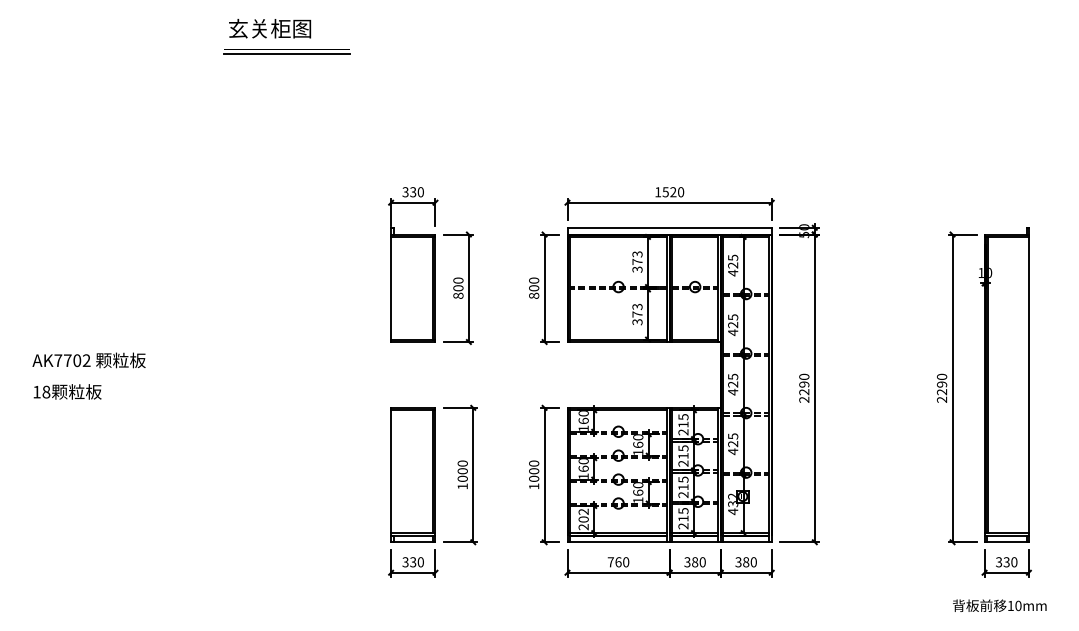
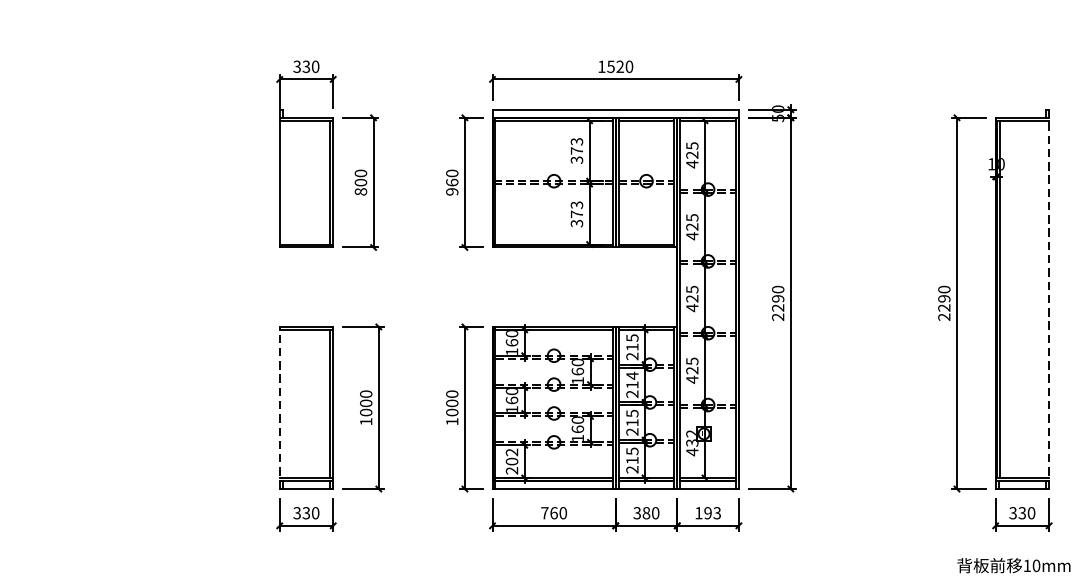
text: (534, 291) -> (452, 186), 800 -> 960
line: (1028, 388) -> (1048, 303), solid -> dashed
text: (683, 448) -> (632, 375), 215 -> 214
line: (391, 474) -> (280, 407), solid -> dashed
text: (745, 562) -> (707, 513), 380 -> 193

